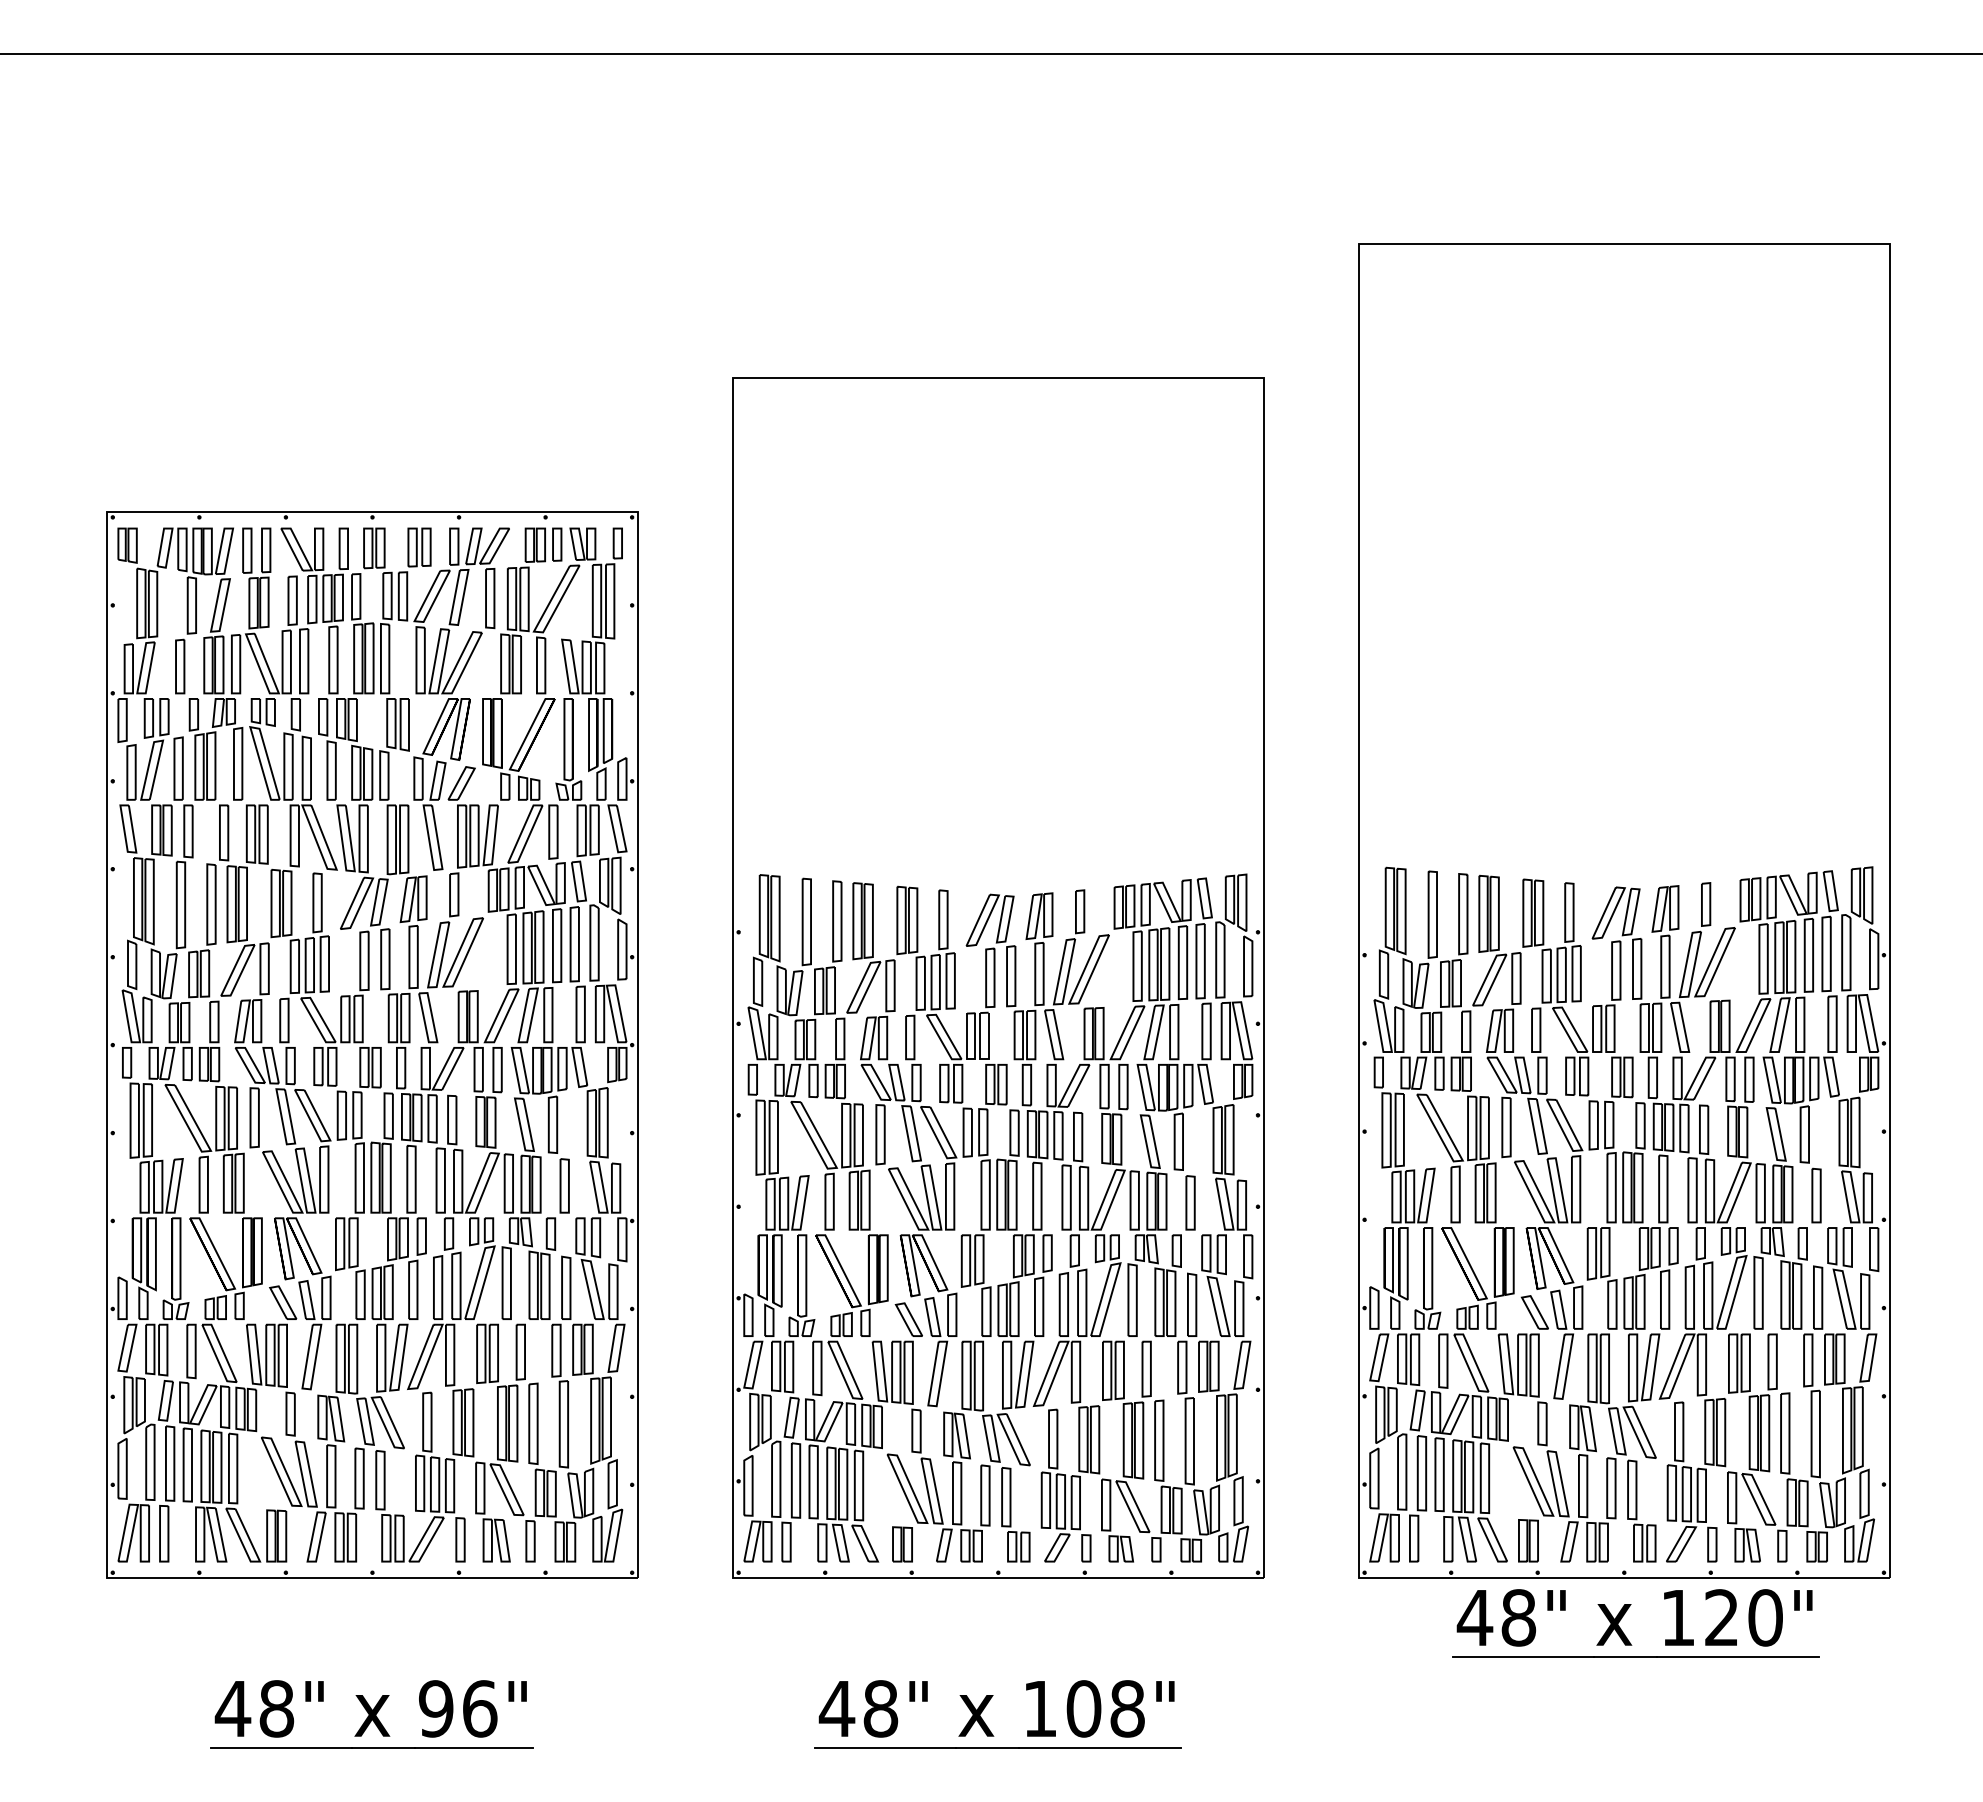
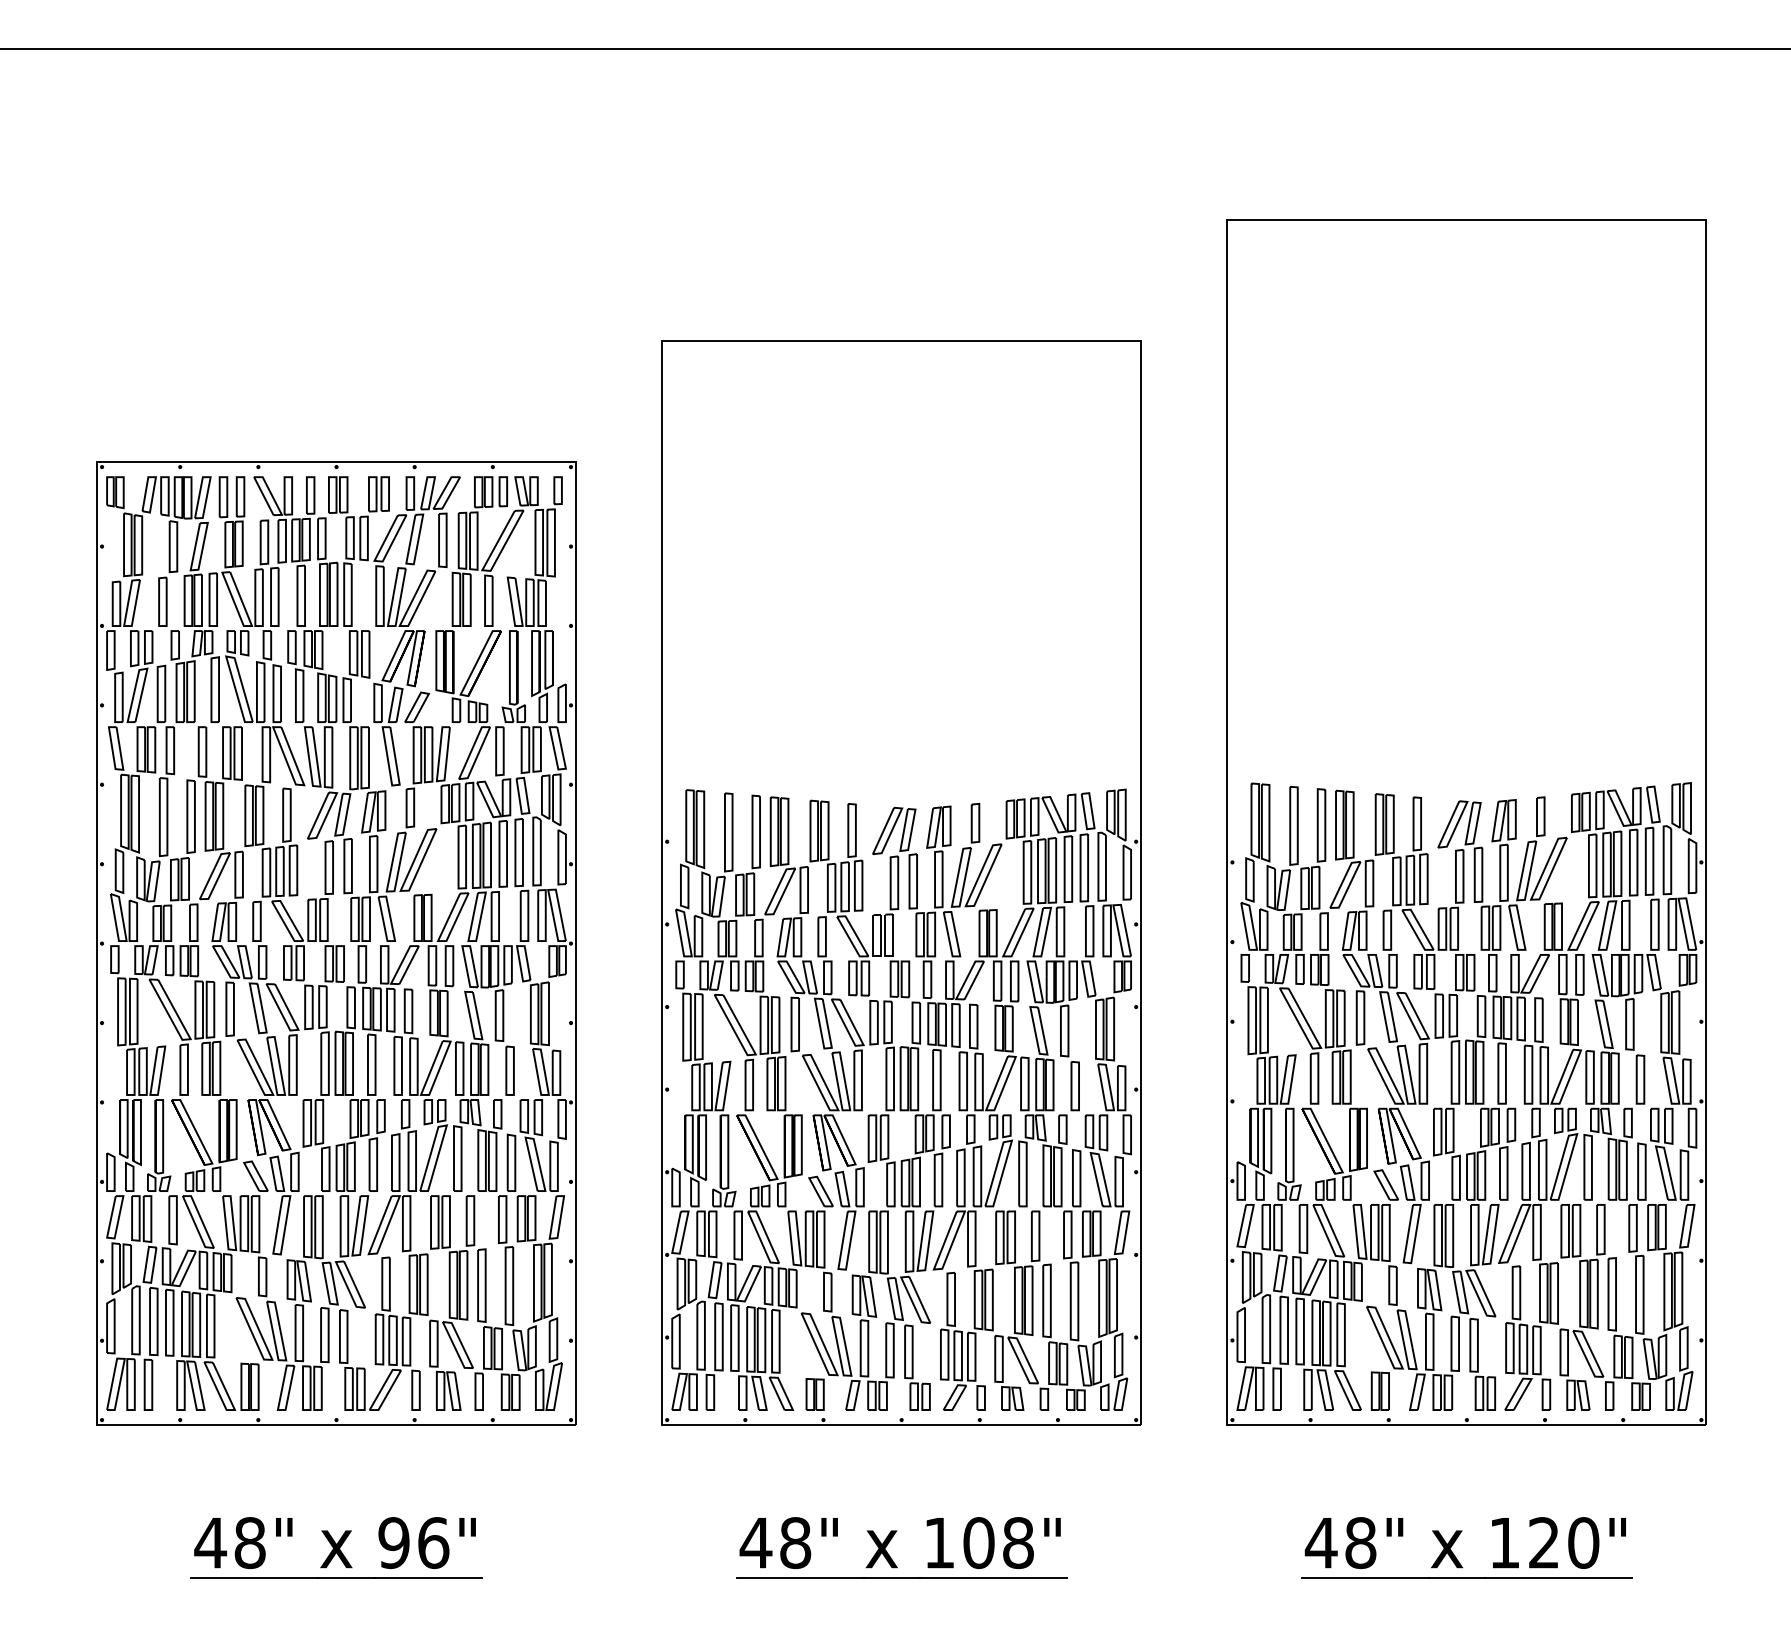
part: (1624, 1615) -> (1456, 1540), moved

